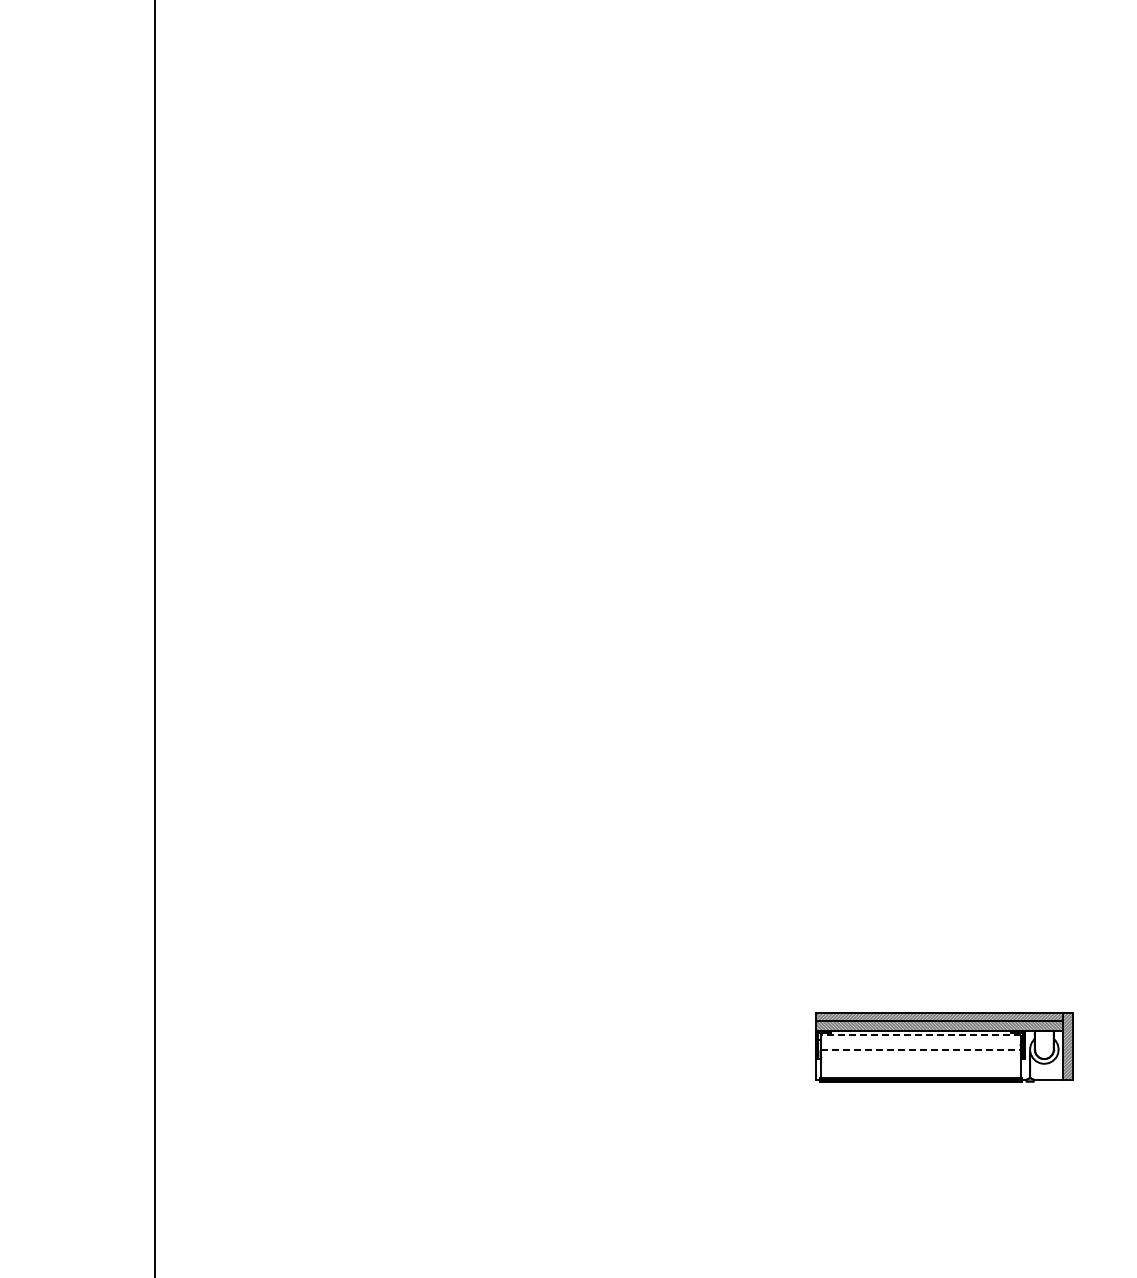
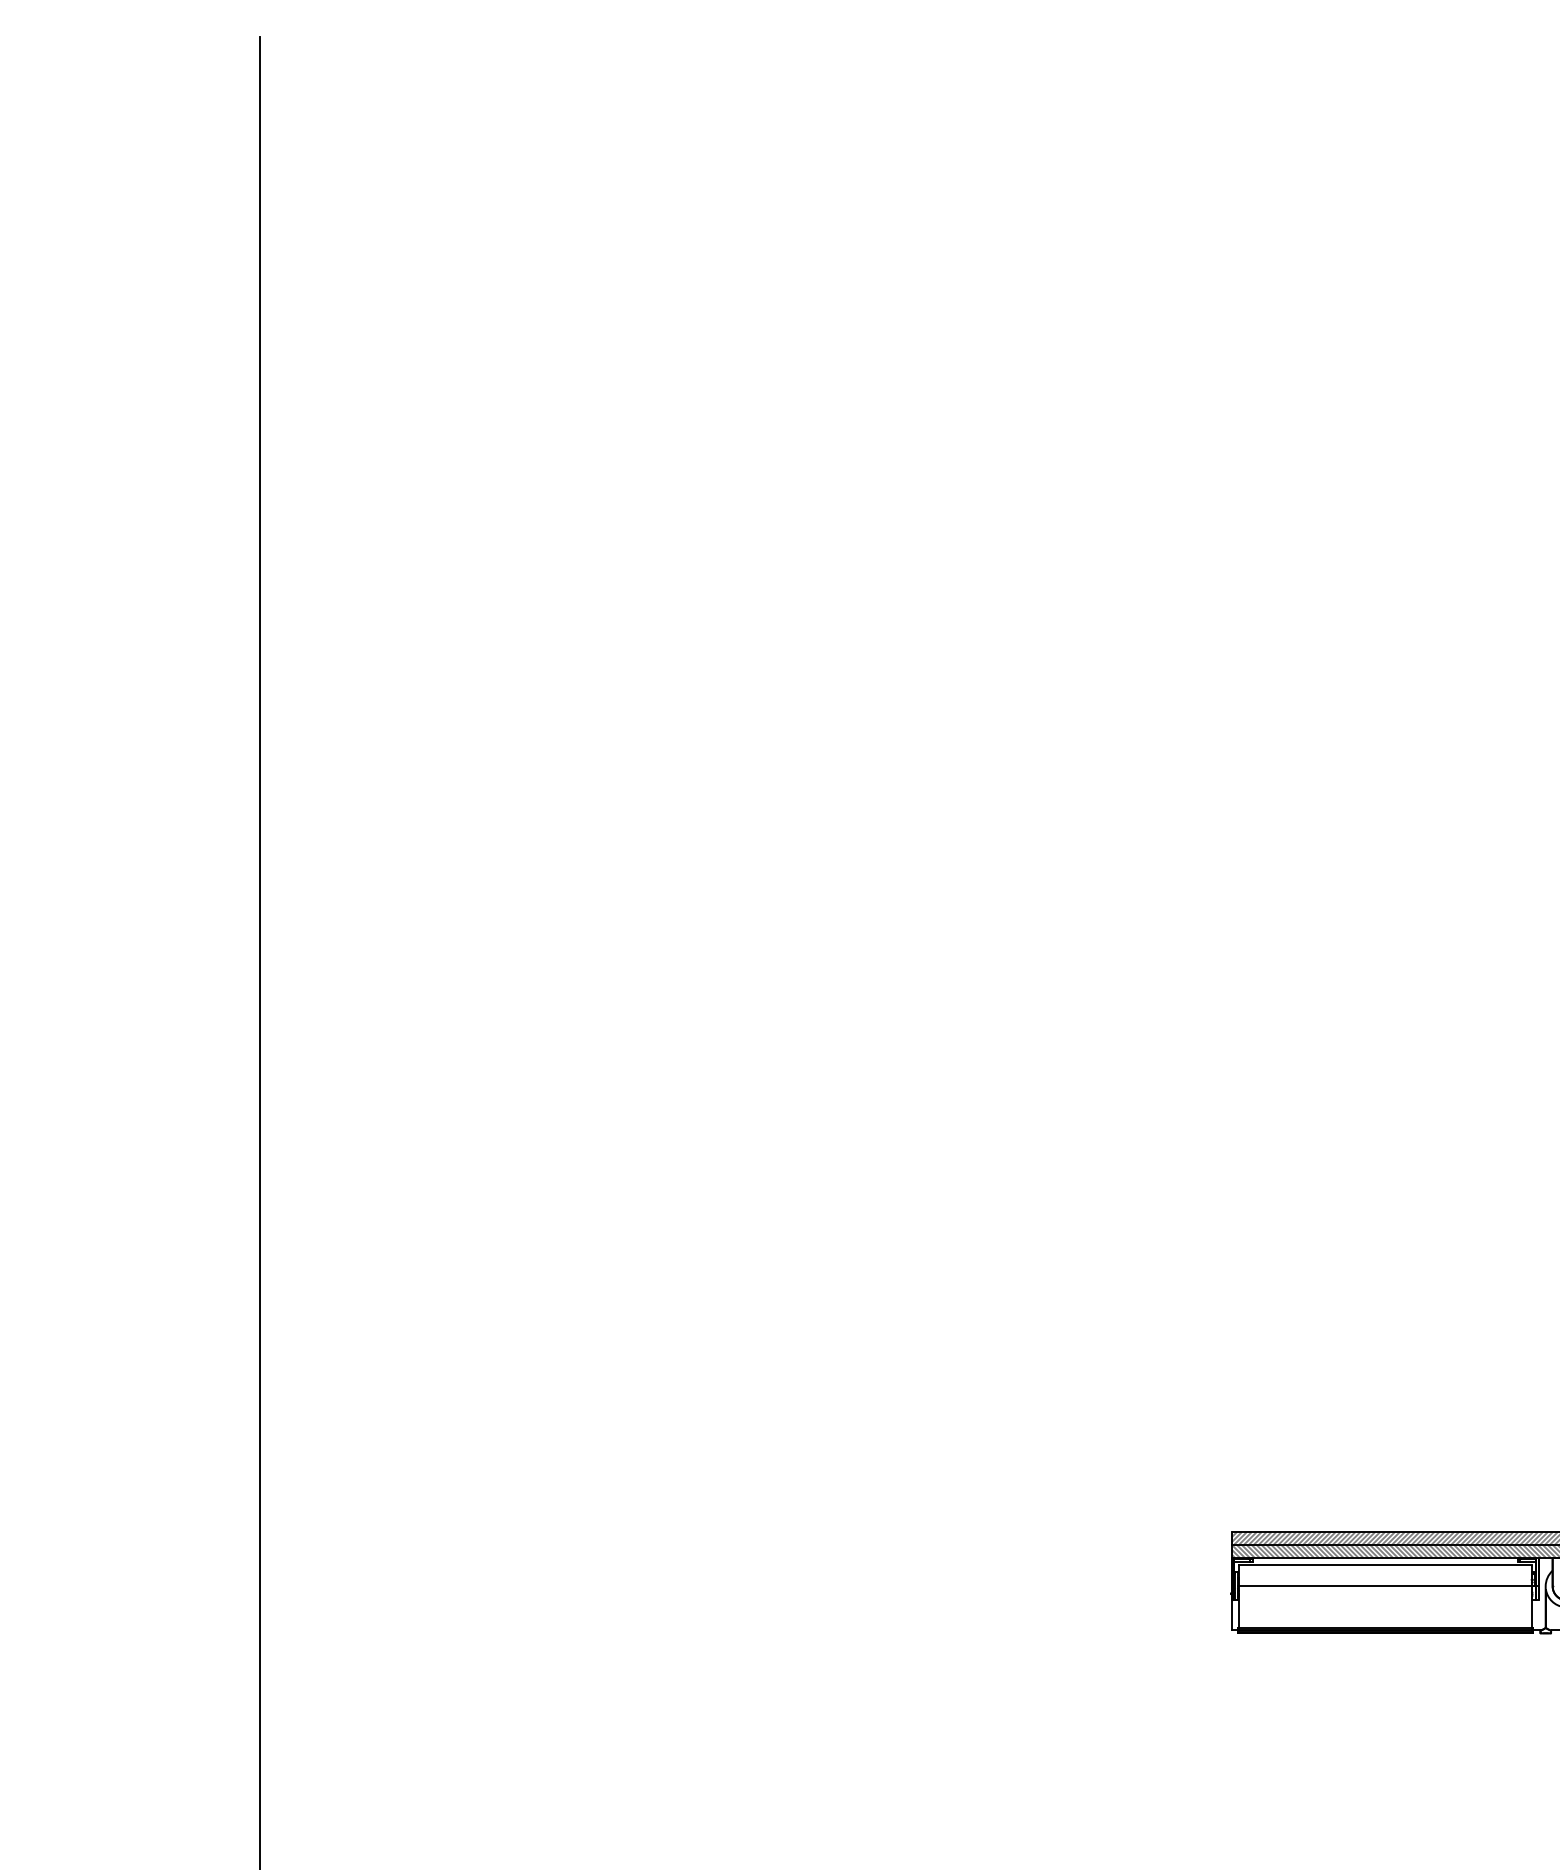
line: (920, 1035) -> (1384, 1565), dashed -> solid
line: (921, 1049) -> (1386, 1586), dashed -> solid

